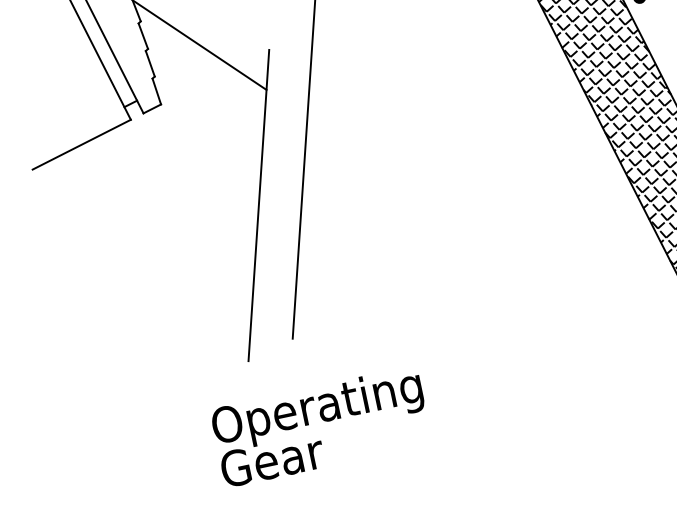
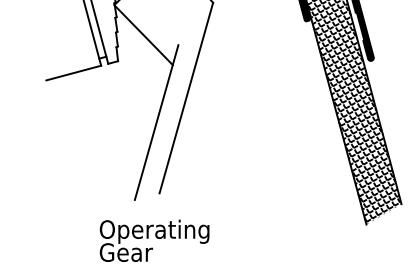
text: (320, 426) -> (154, 240), moved

